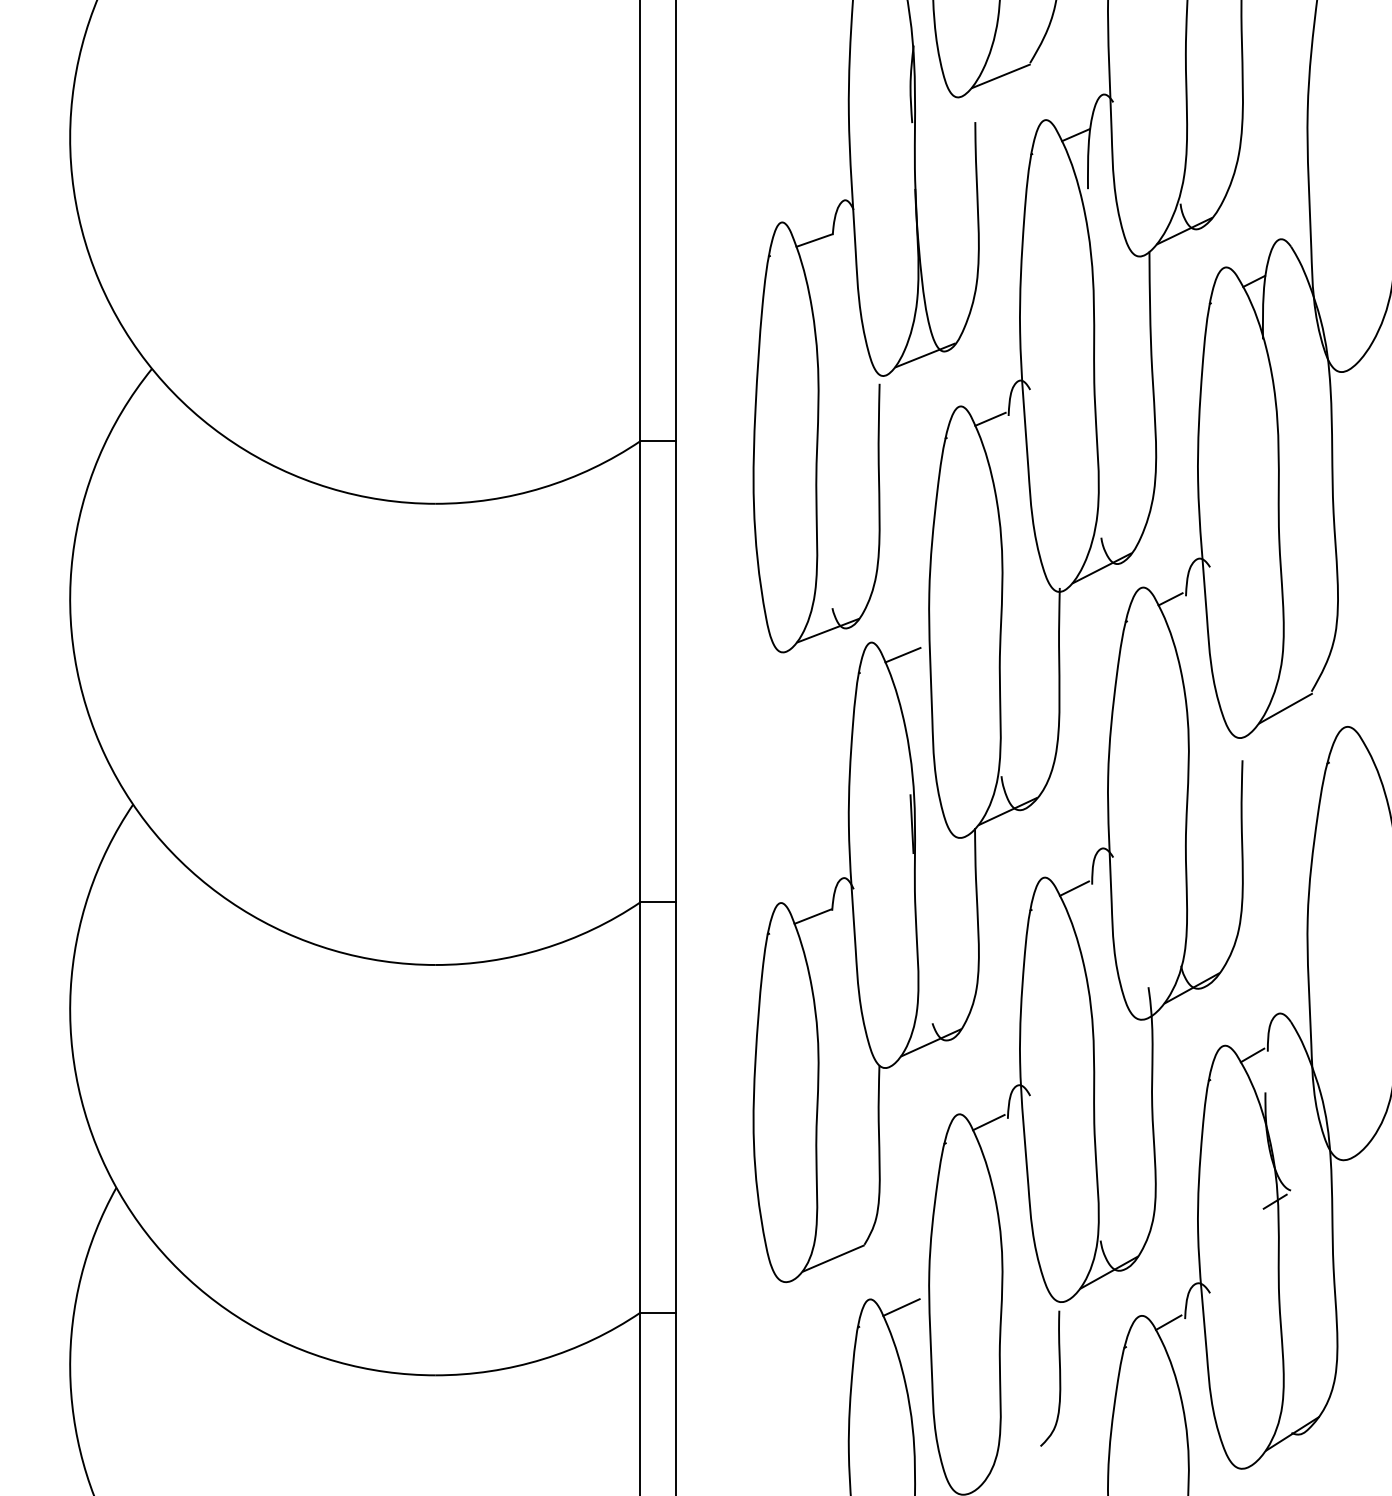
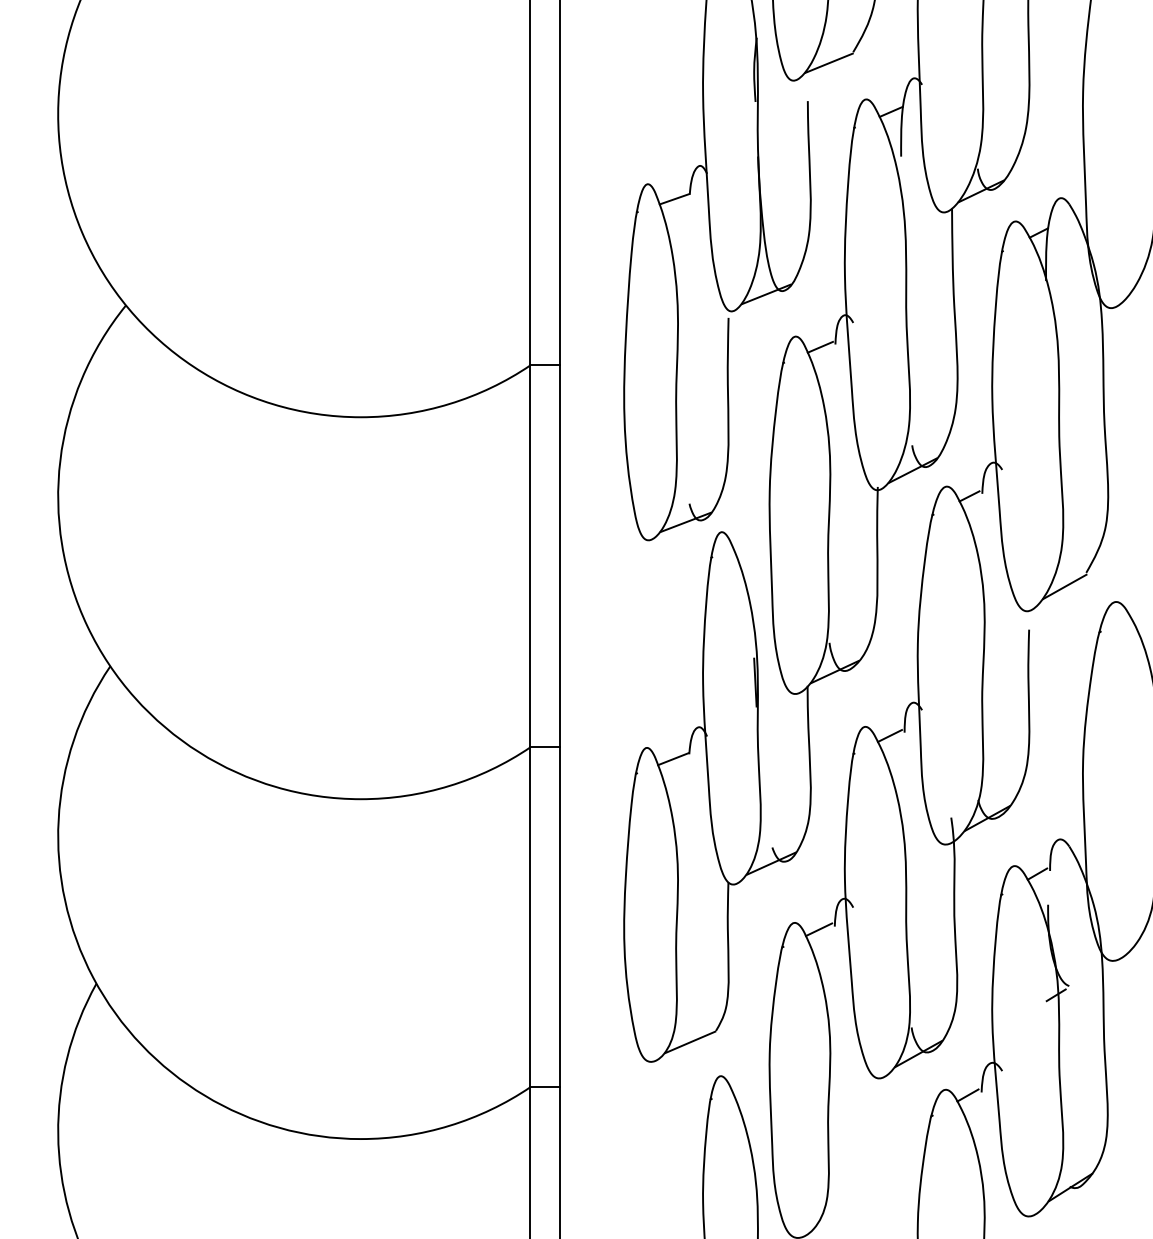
line: (902, 654) -> (747, 542), removed
line: (901, 1307) -> (746, 1082), removed
curve: (1059, 1378) -> (877, 1141), removed

